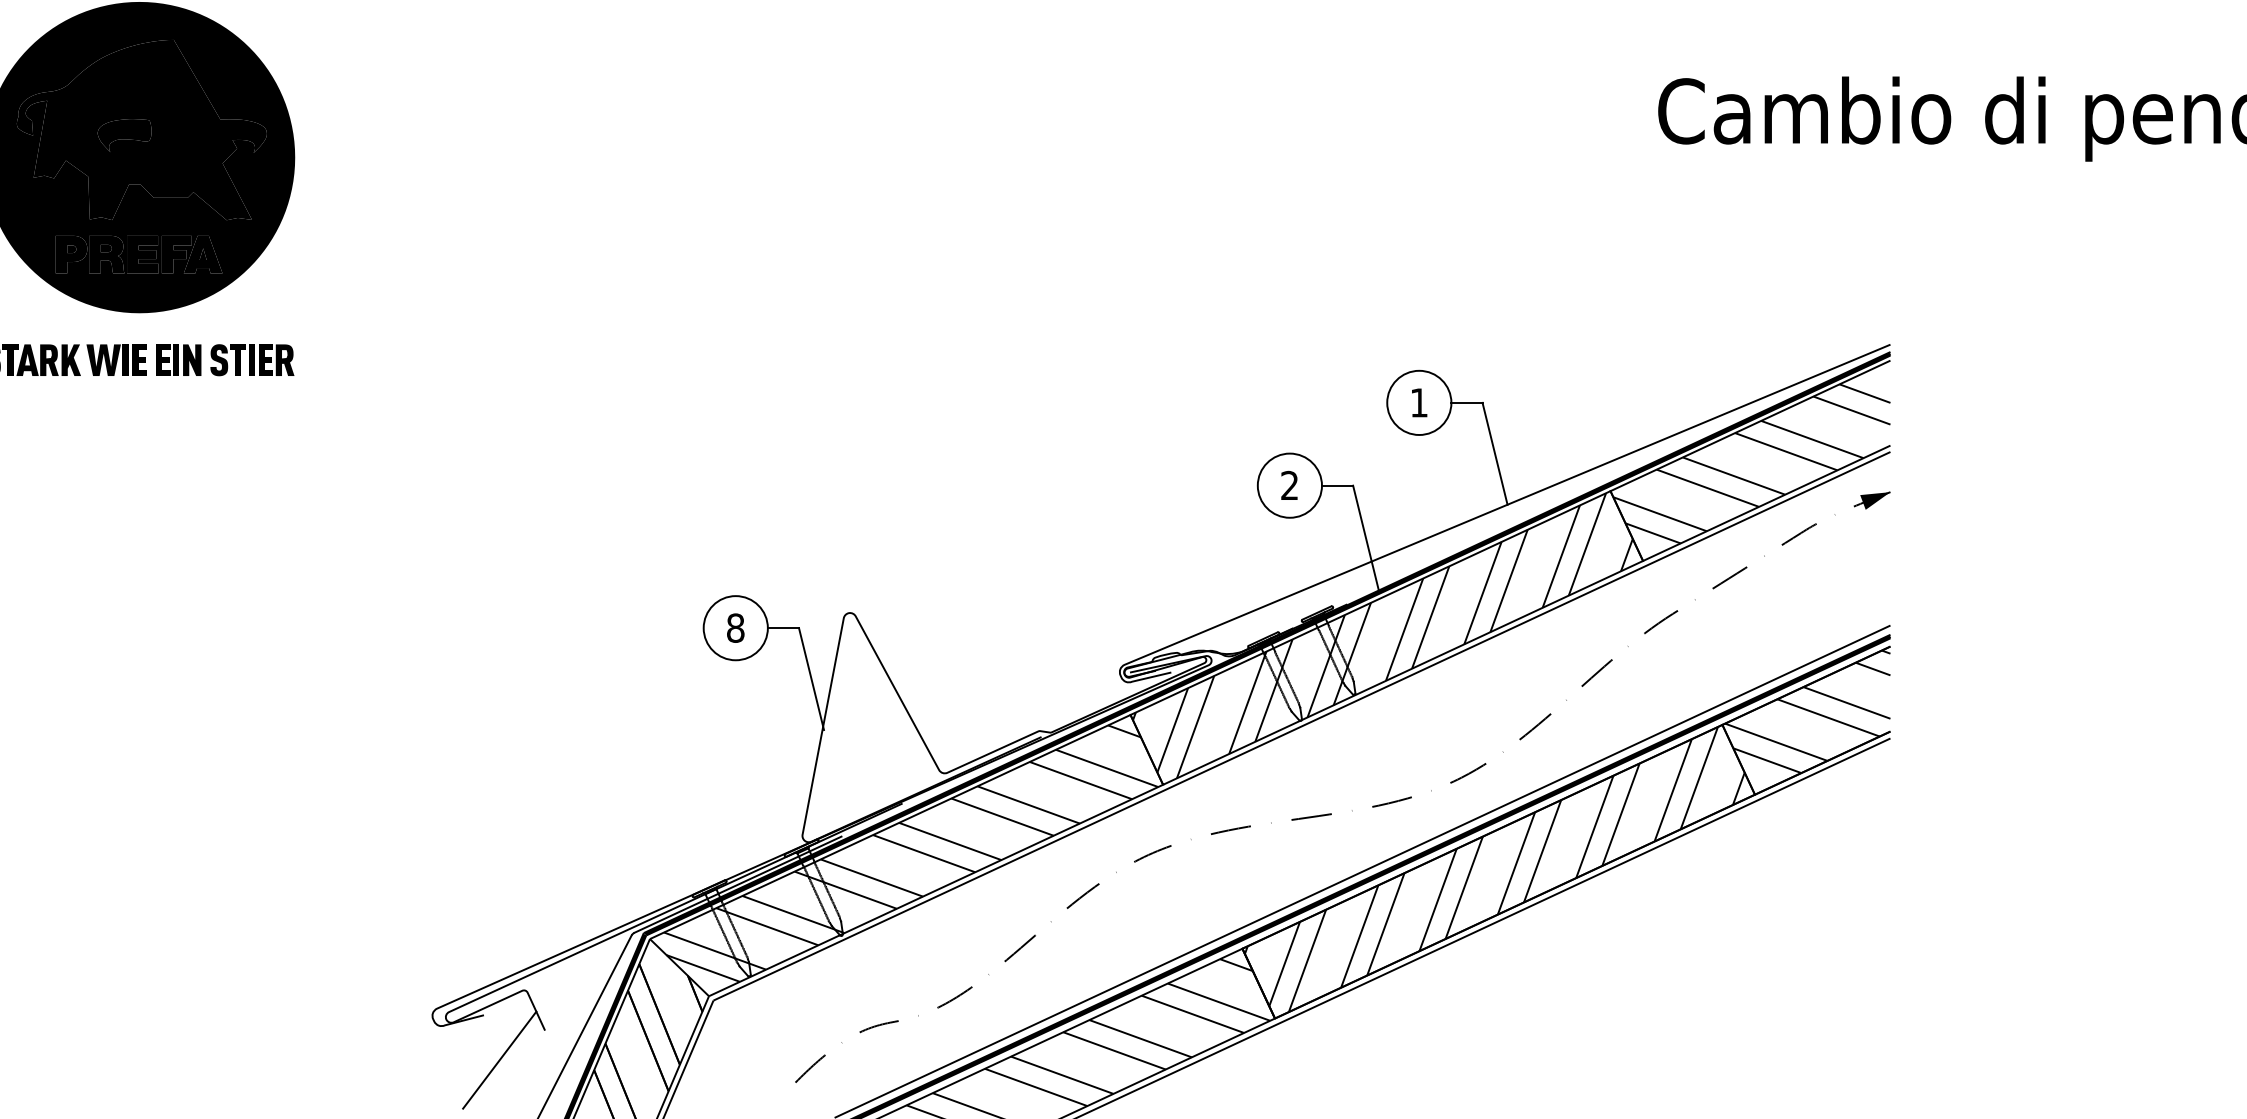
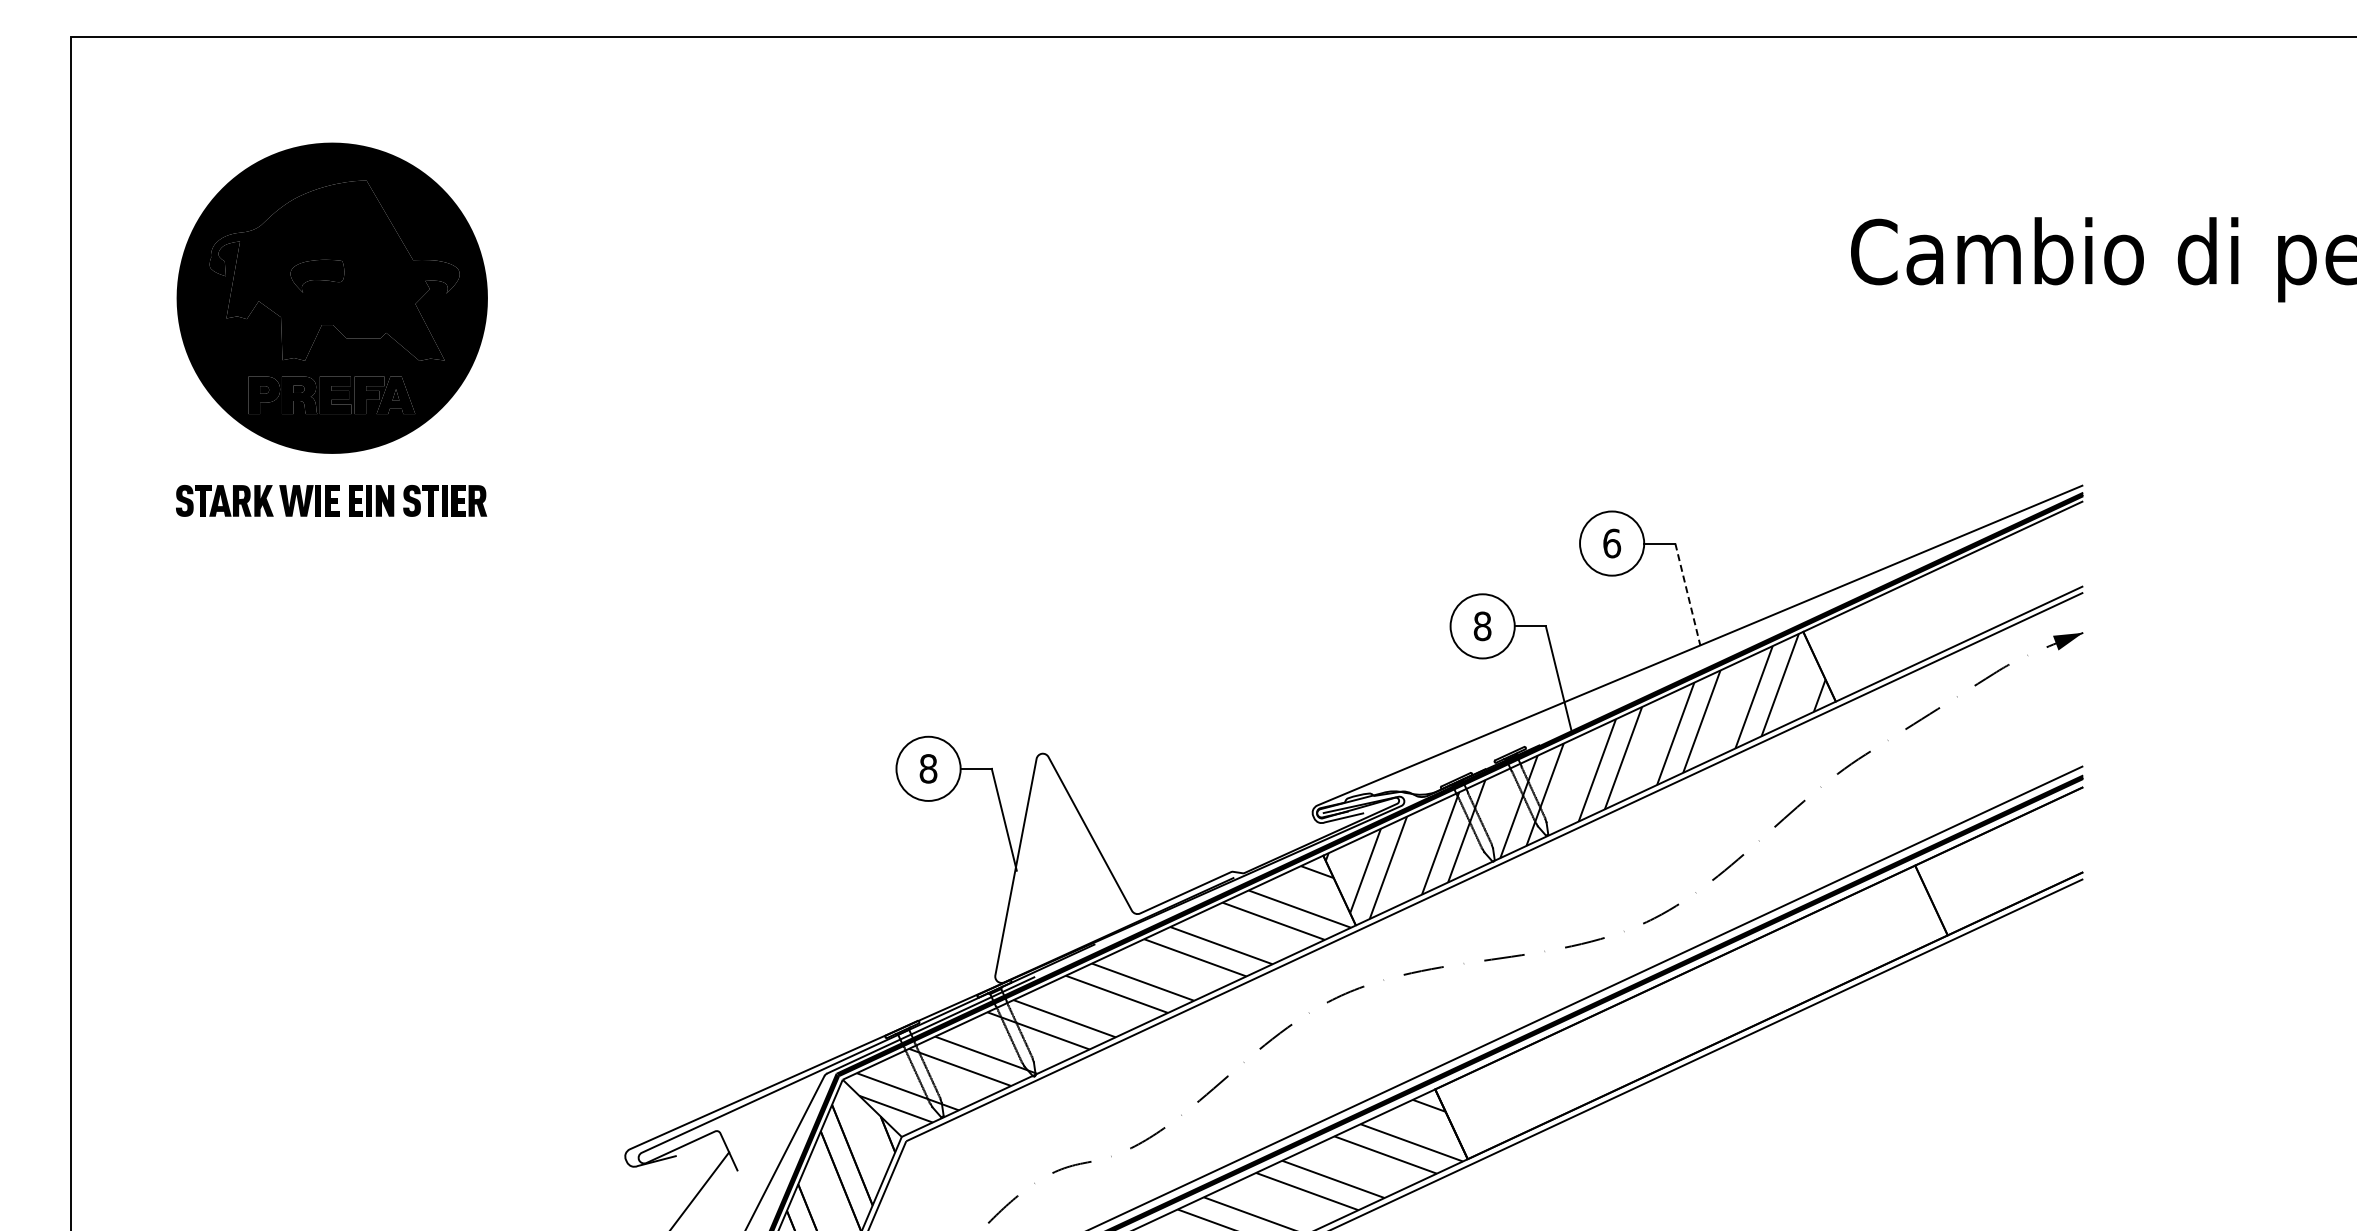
text: (1419, 402) -> (1612, 543), 1 -> 6
line: (1494, 453) -> (1687, 594), solid -> dashed
hatch: (1751, 463) -> (1944, 604), removed
text: (1289, 485) -> (1482, 626), 2 -> 8
hatch: (1807, 711) -> (2000, 852), removed
hatch: (1494, 868) -> (1687, 1009), removed

